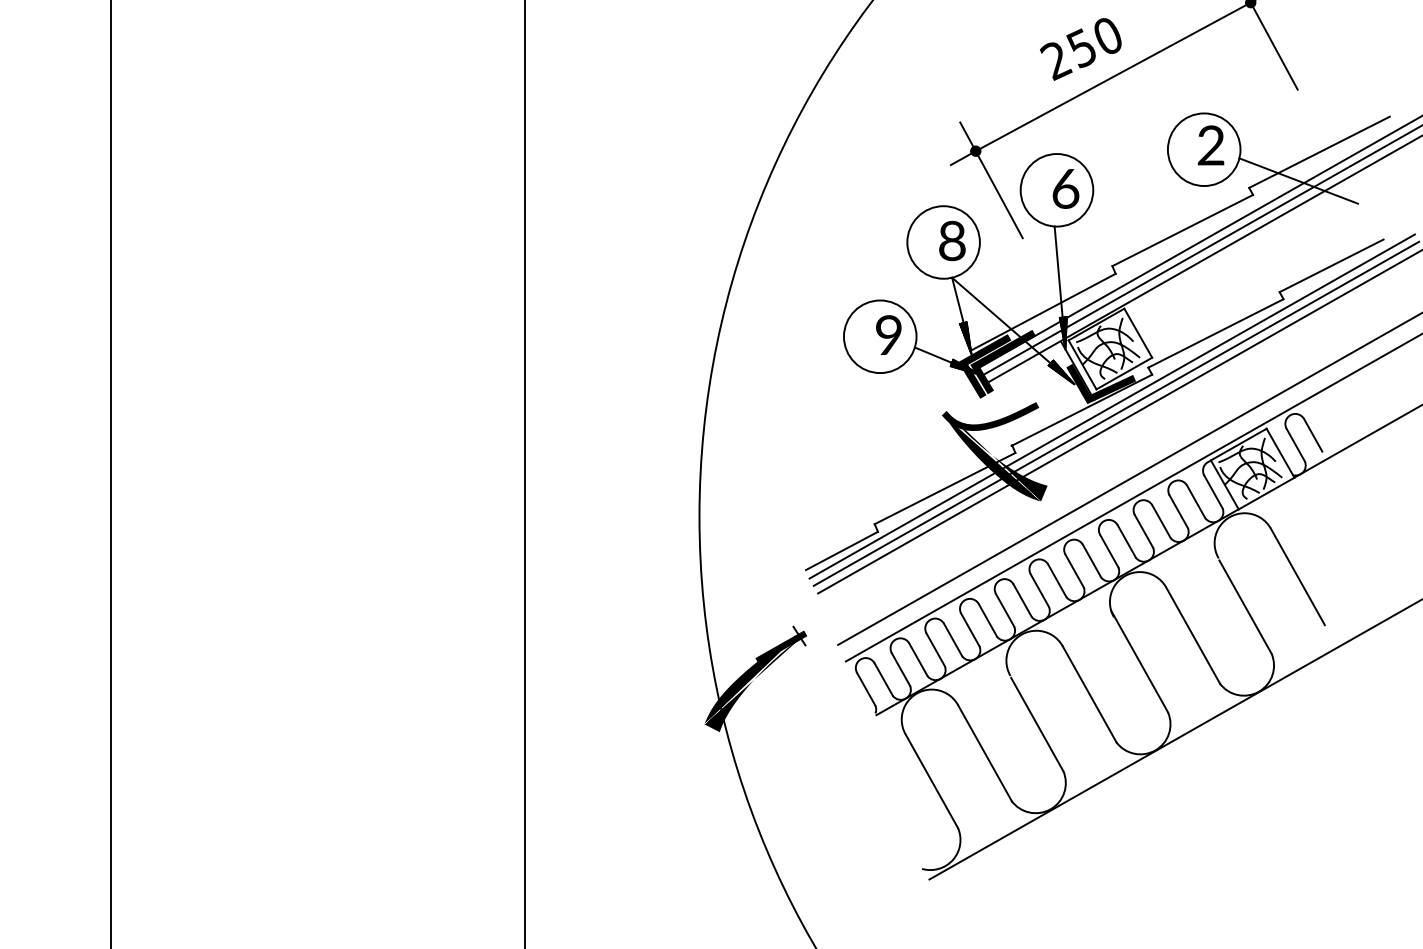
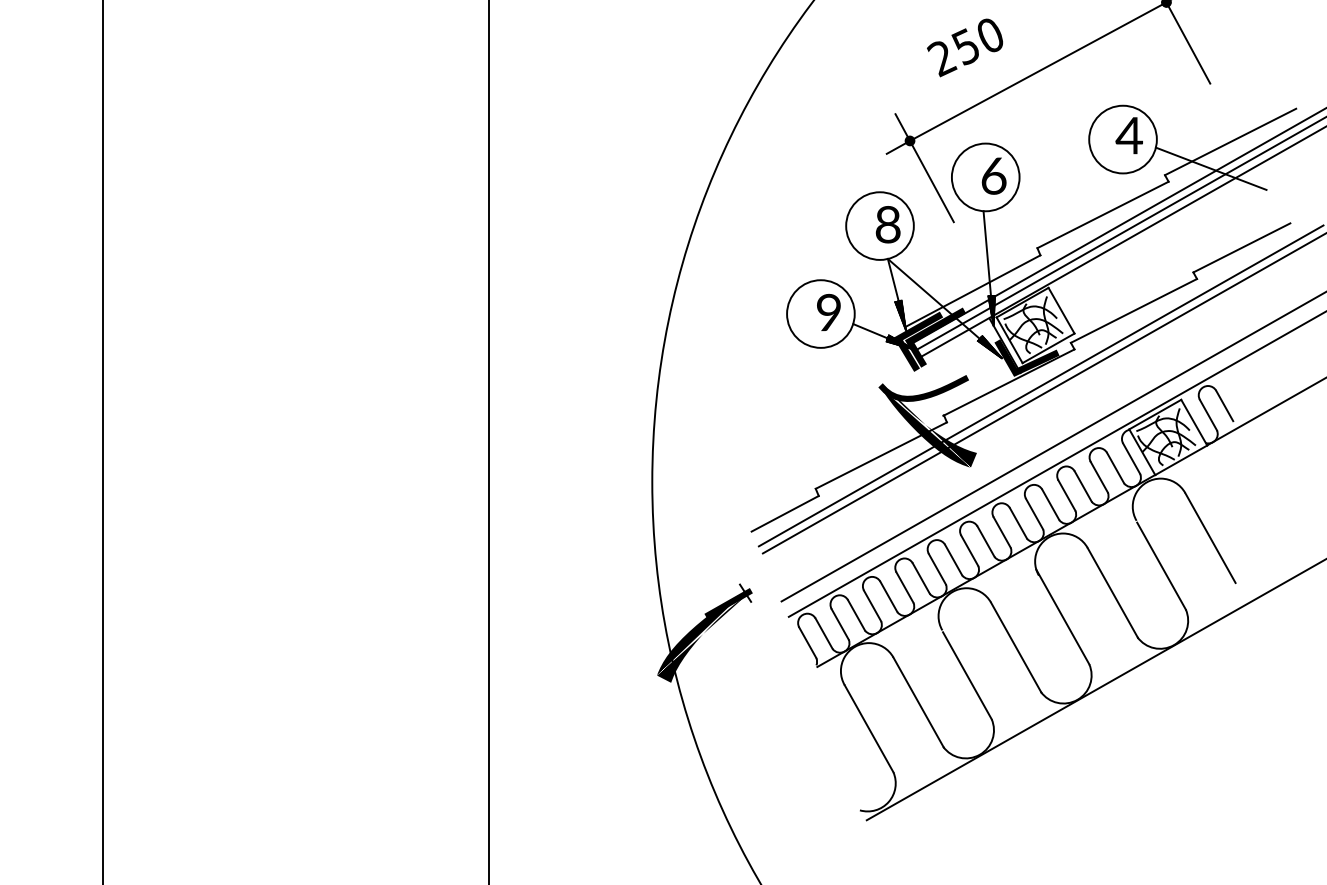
text: (1080, 49) -> (964, 47), moved
text: (1210, 145) -> (1128, 135), 2 -> 4
line: (1111, 406) -> (1036, 379), removed

